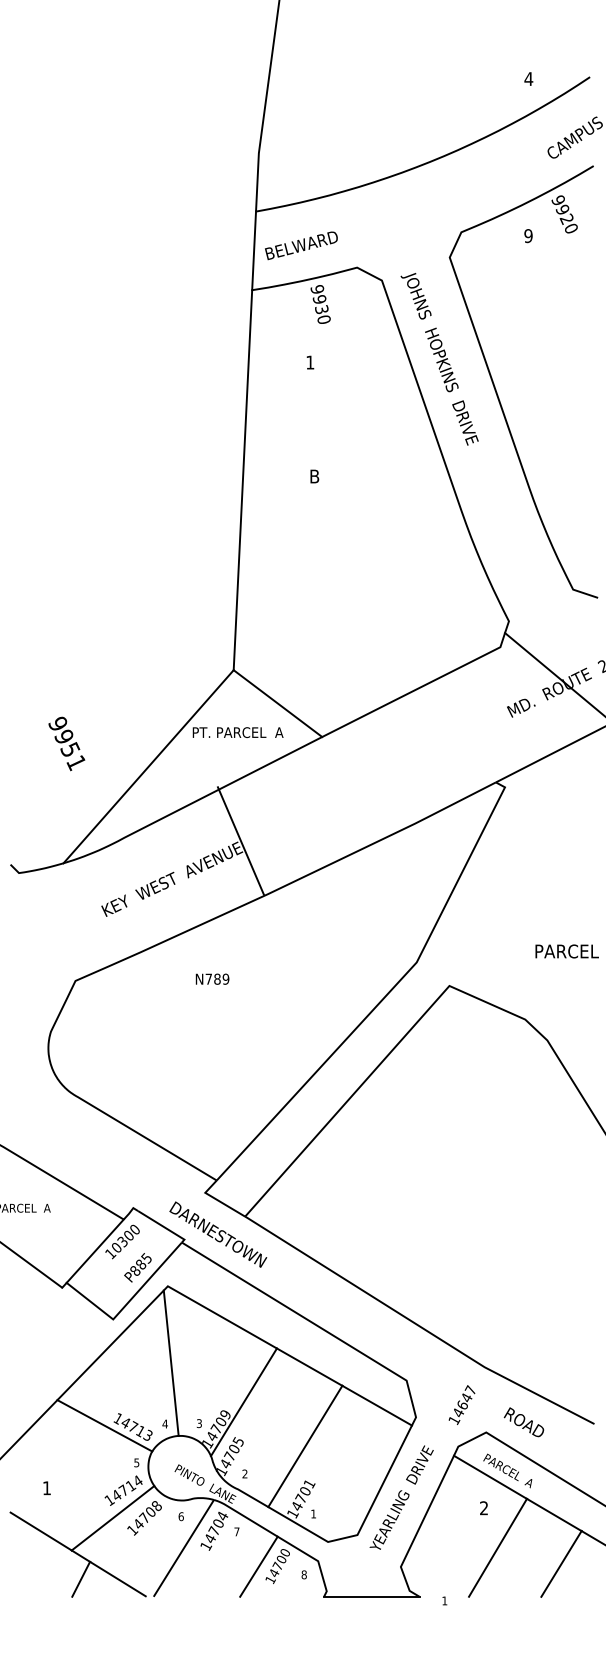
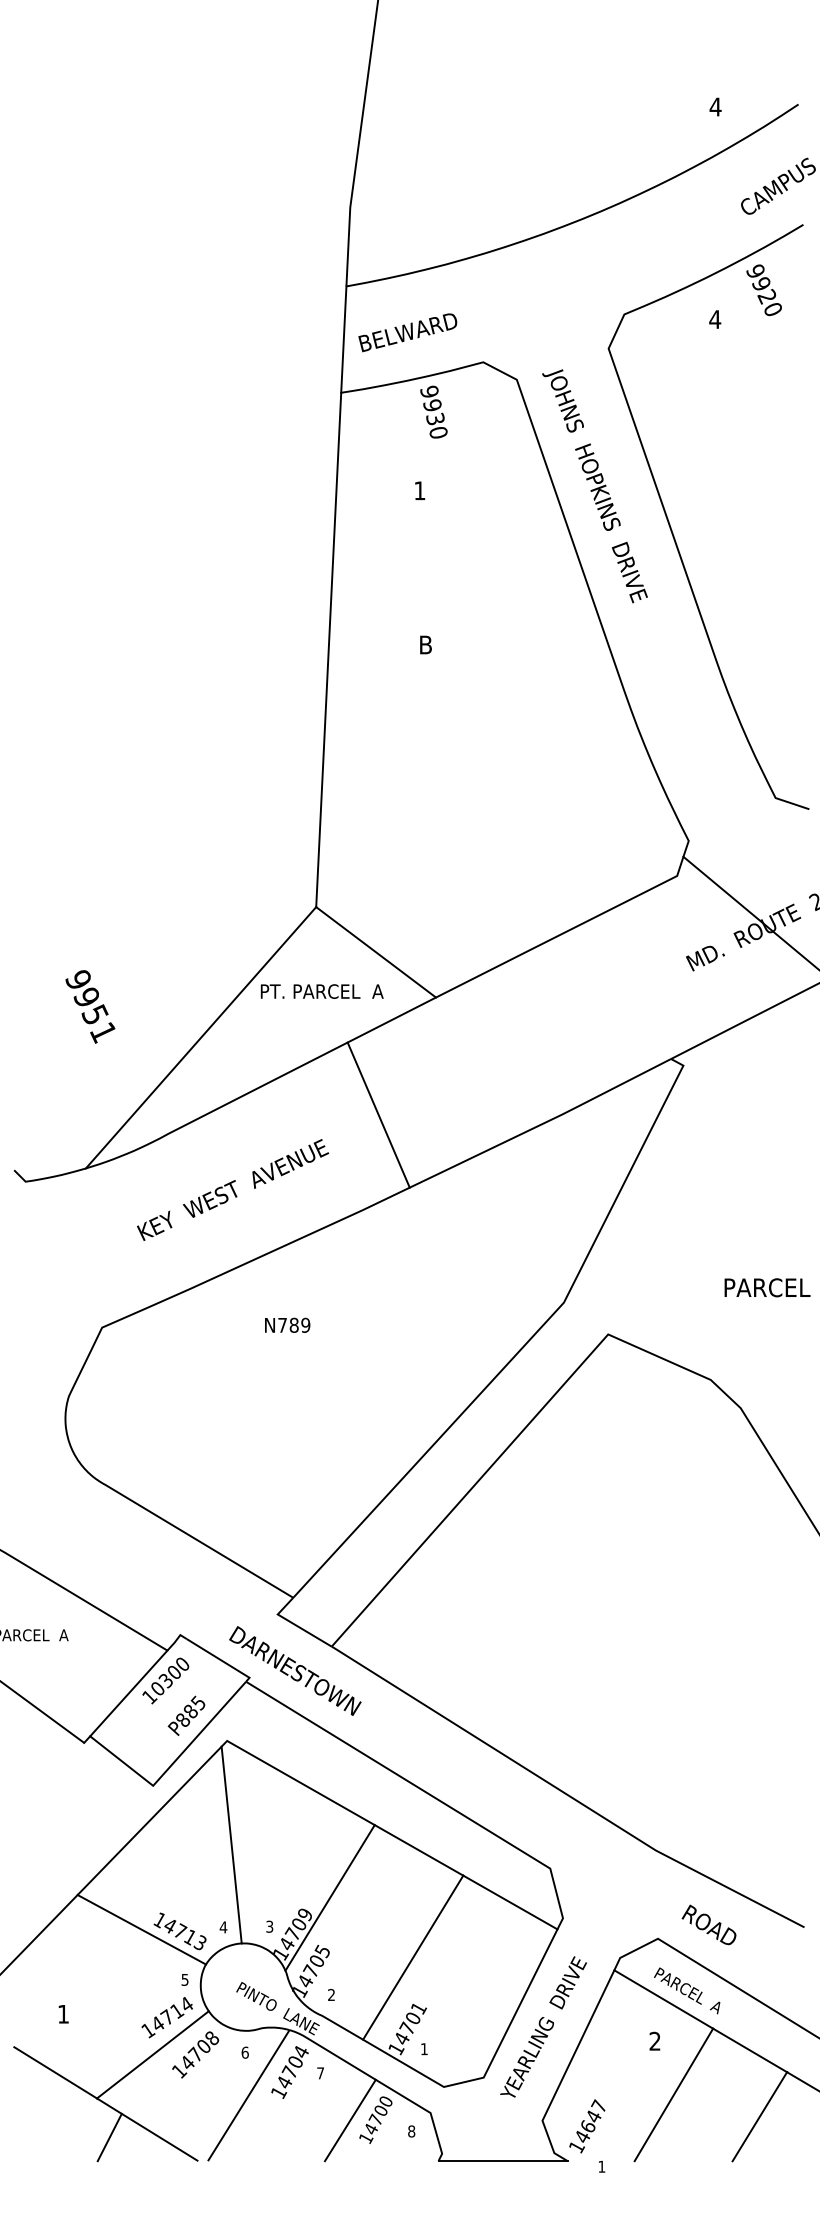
text: (528, 236) -> (715, 320), 9 -> 4
line: (240, 840) -> (378, 1114), moved
text: (461, 1404) -> (586, 2125), moved

